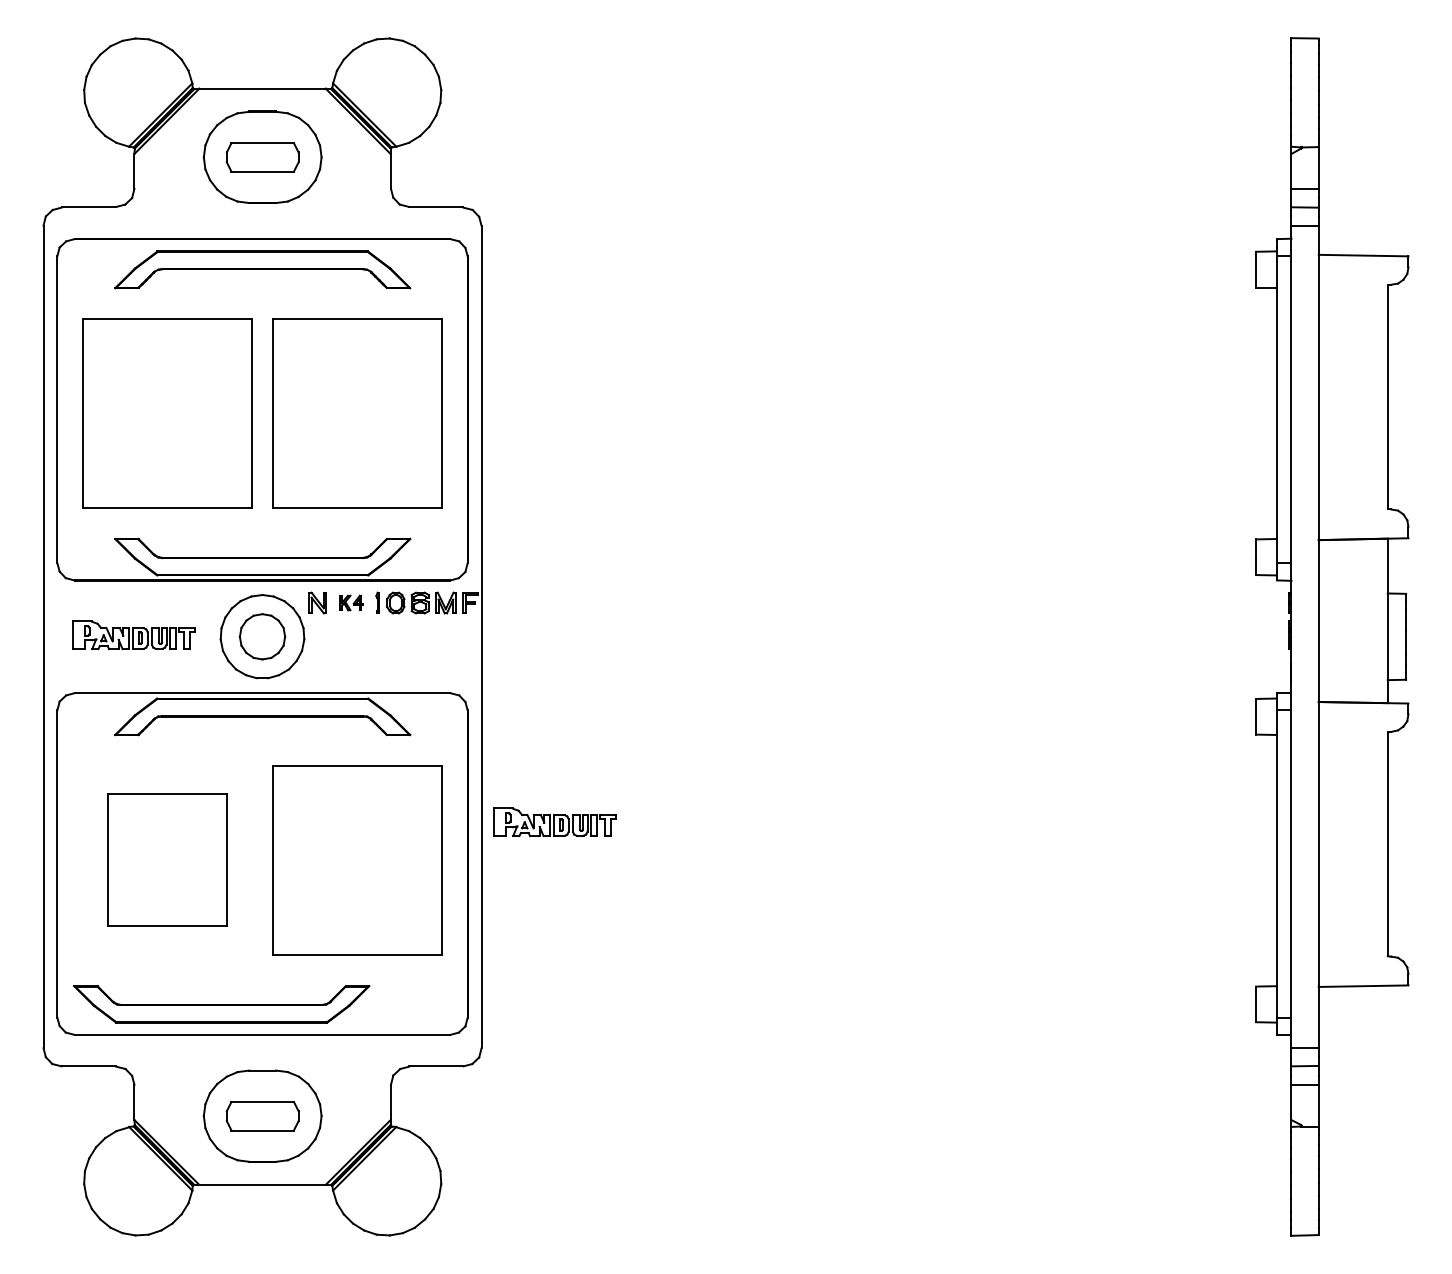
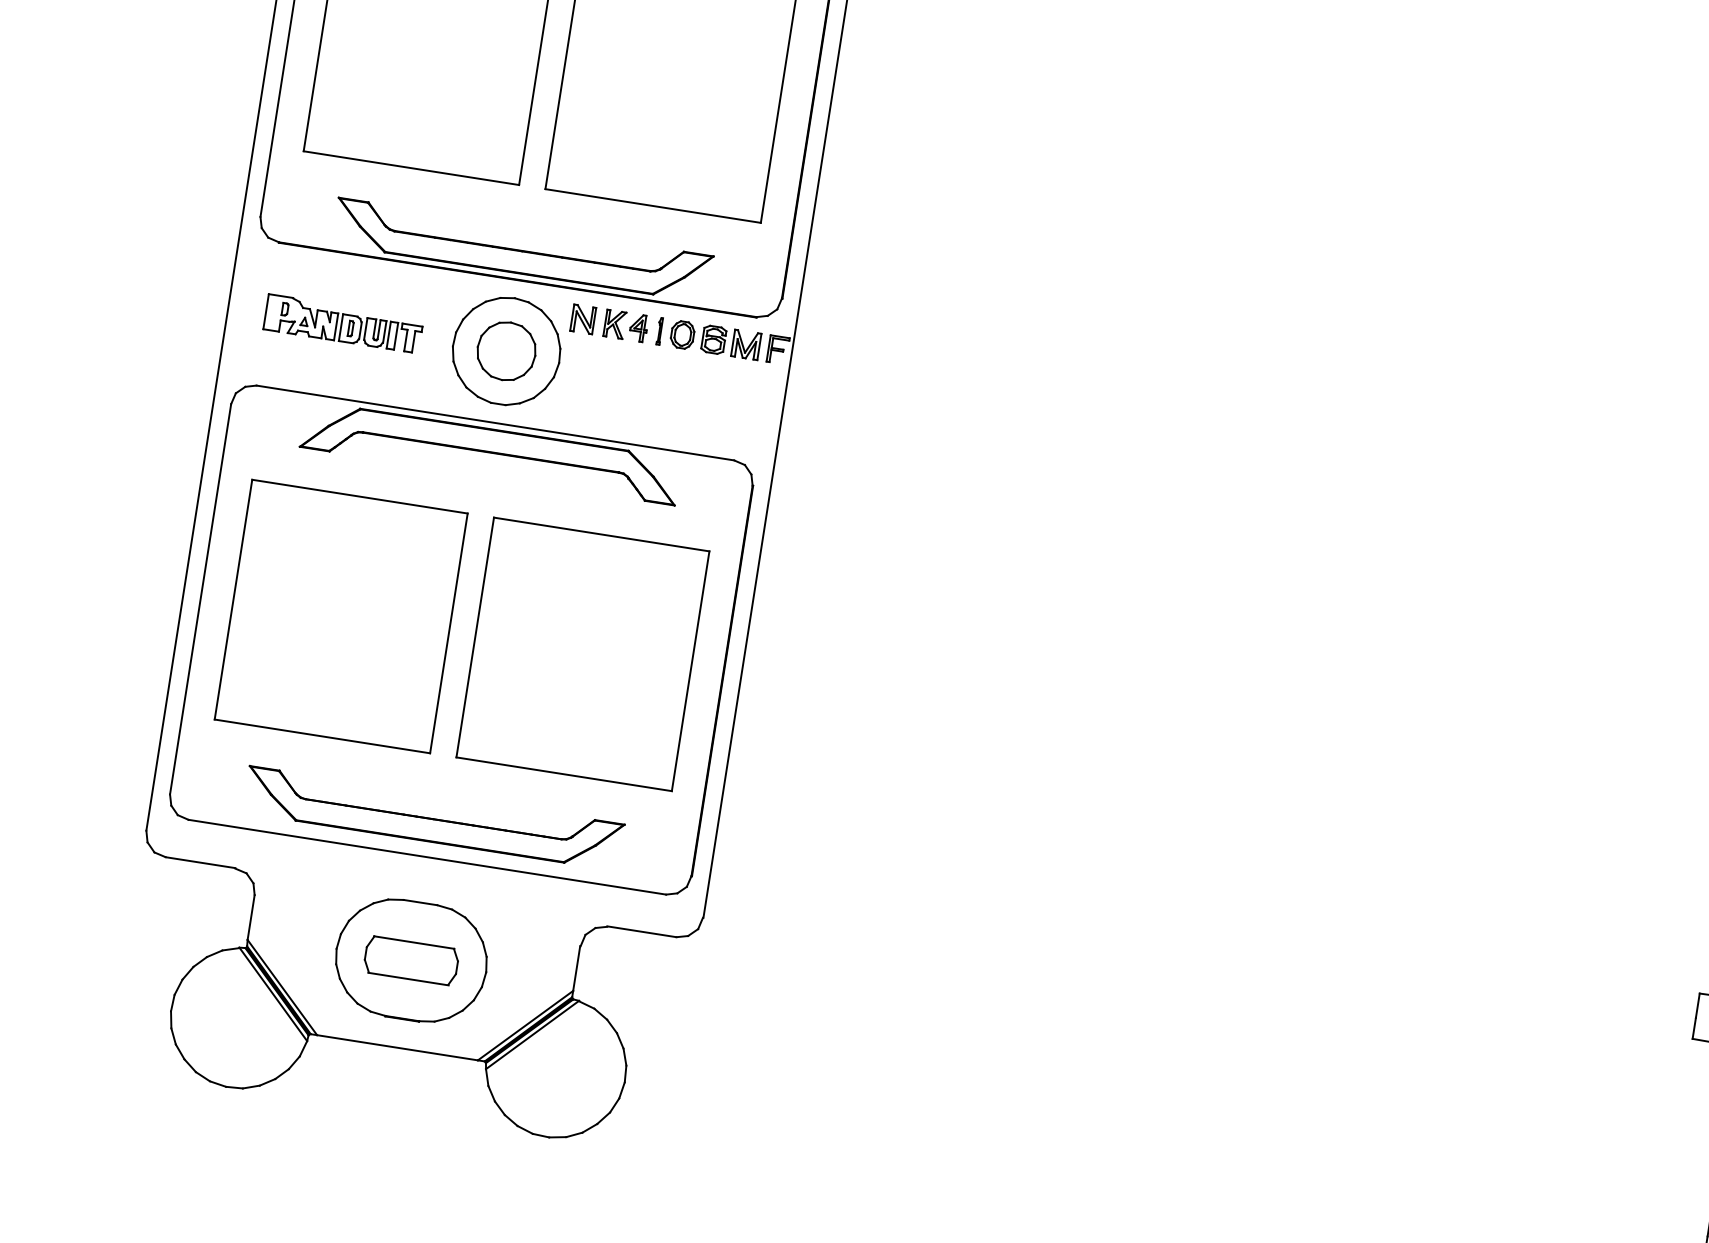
part: (351, 602) -> (626, 325), size x1.43
part: (554, 822) -> (840, 645), removed
part: (167, 860) -> (341, 616), size x1.43
part: (221, 1004) -> (433, 818), moved

